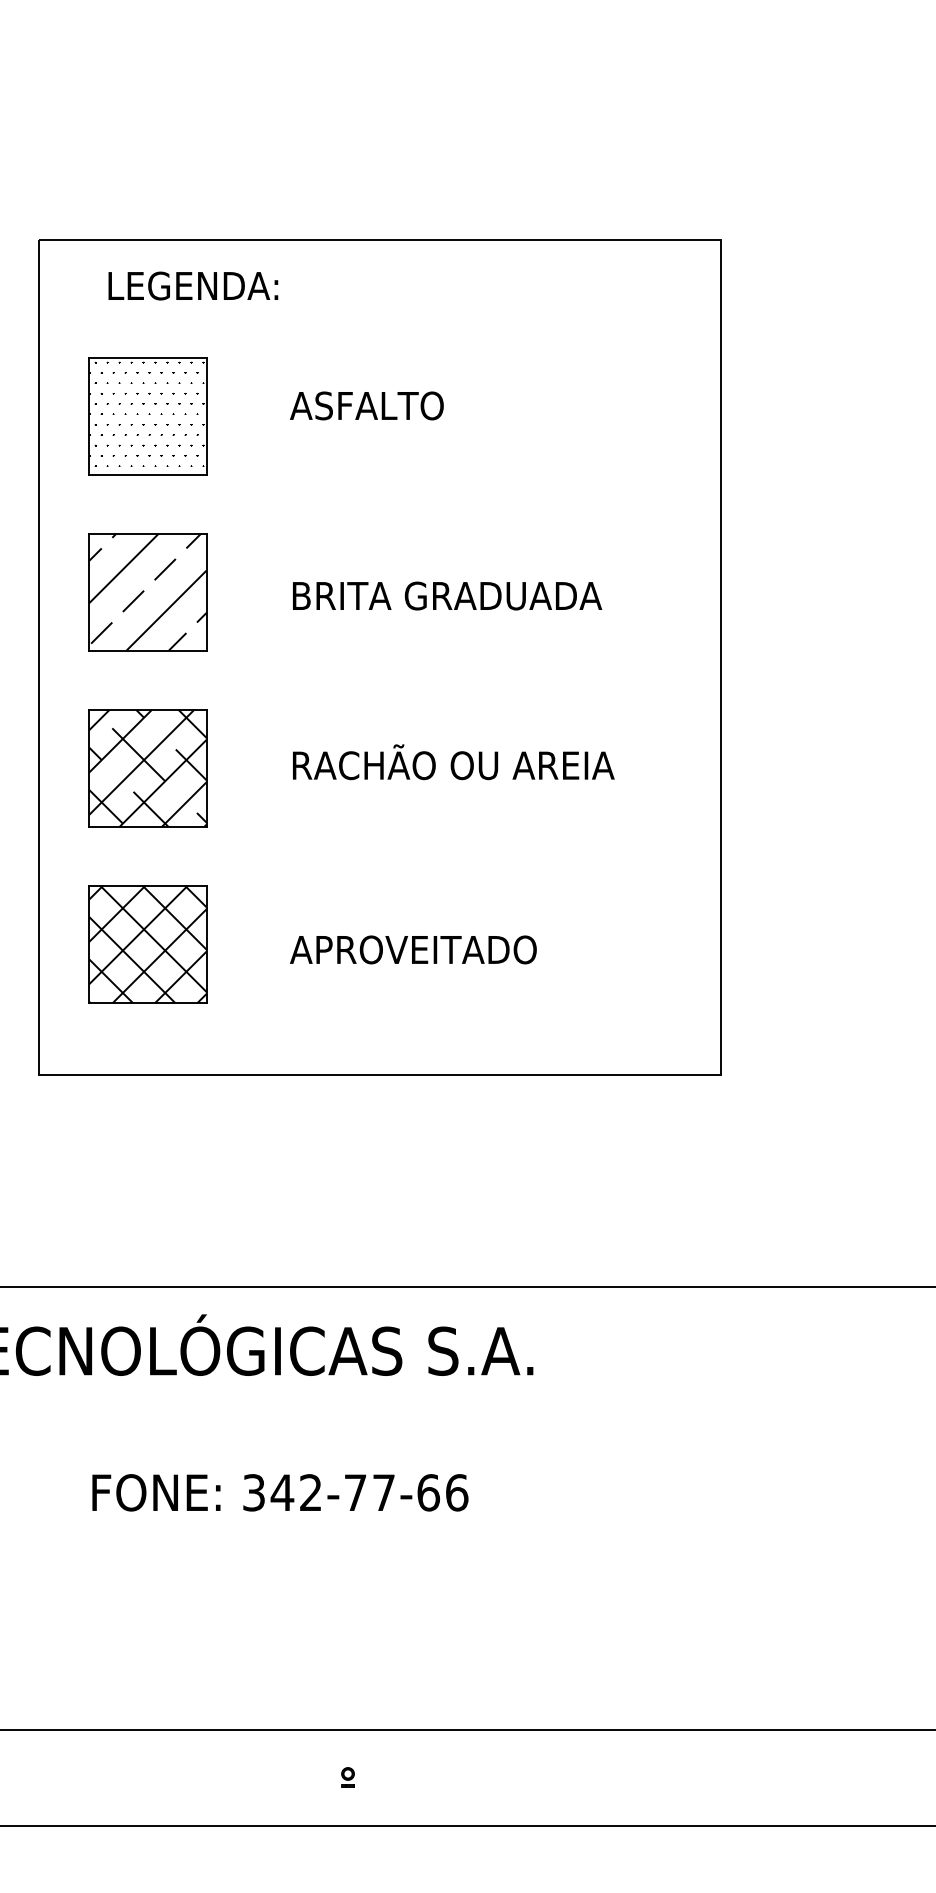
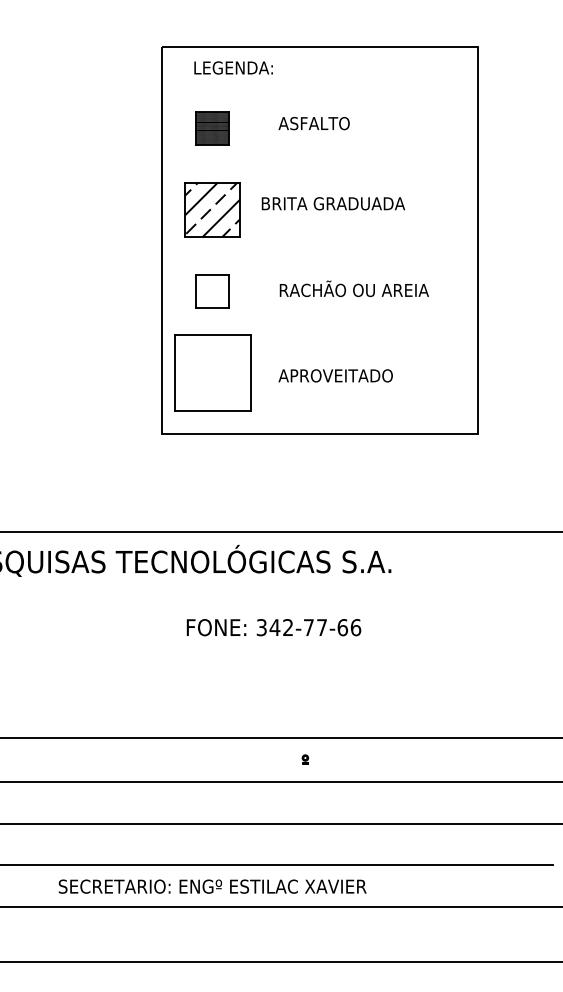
part: (147, 416) -> (212, 128), size x0.6
text: (445, 595) -> (332, 203), moved
part: (147, 767) -> (212, 291), size x0.6
part: (147, 944) -> (212, 373), size x1.4

